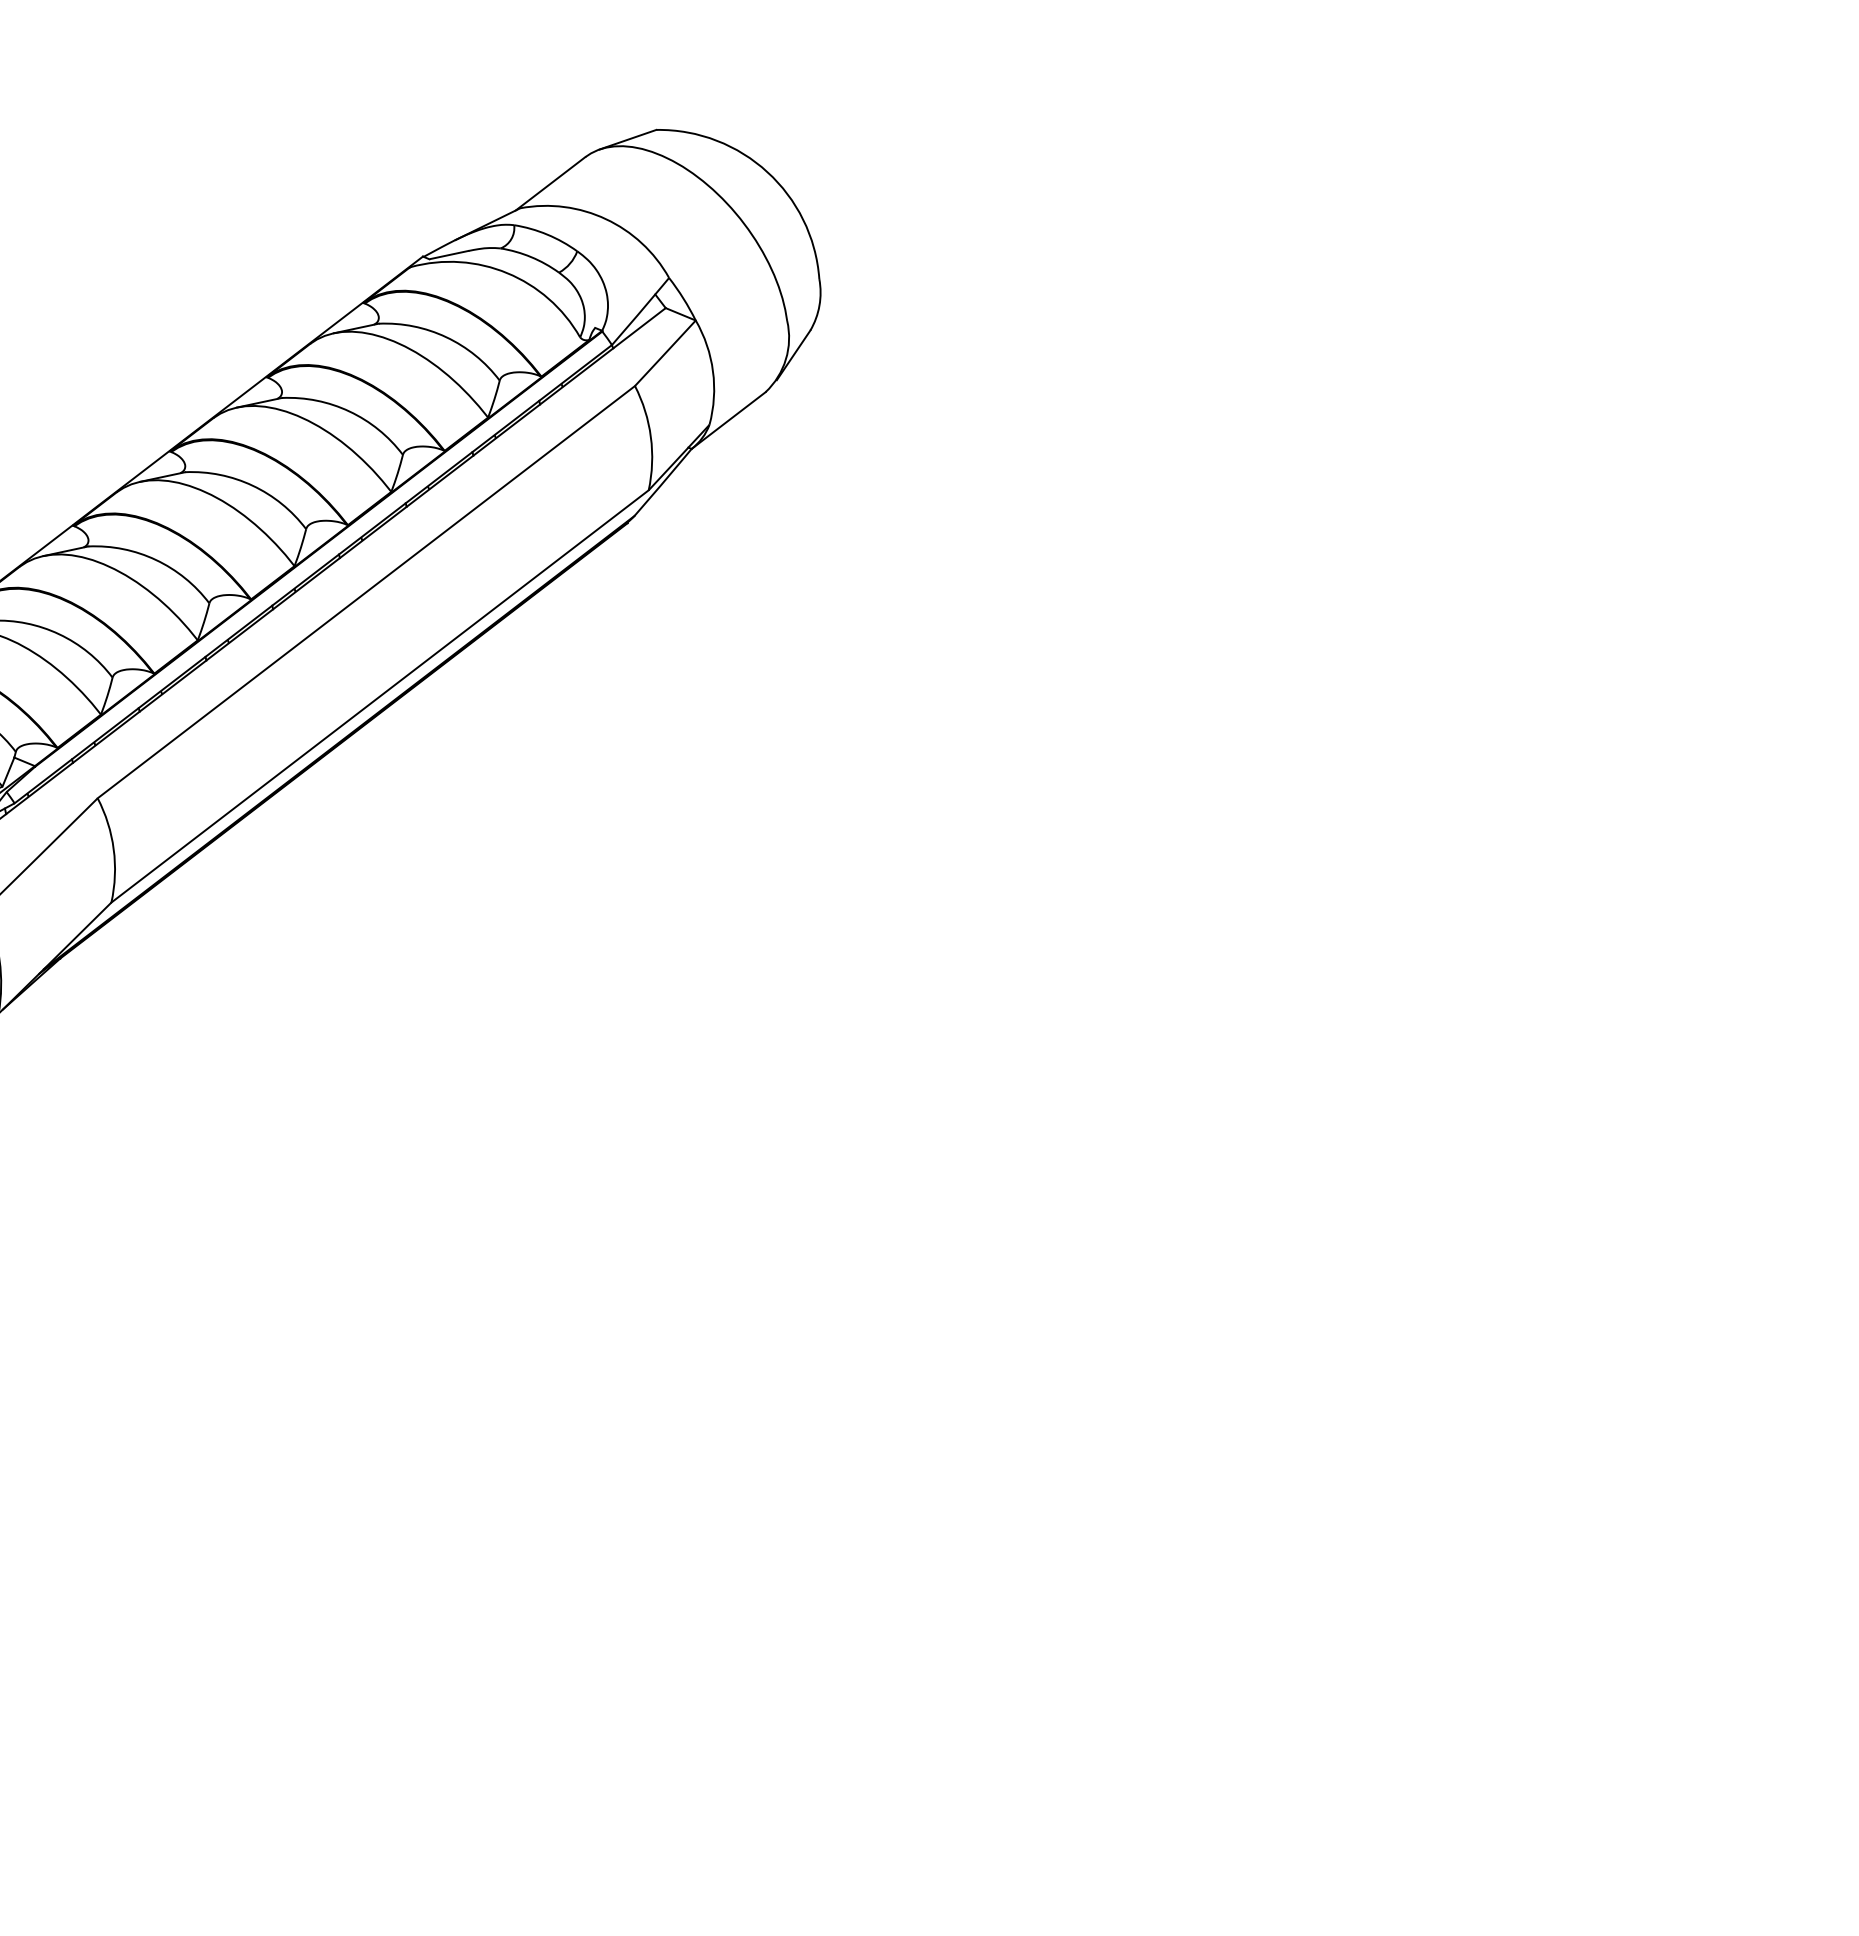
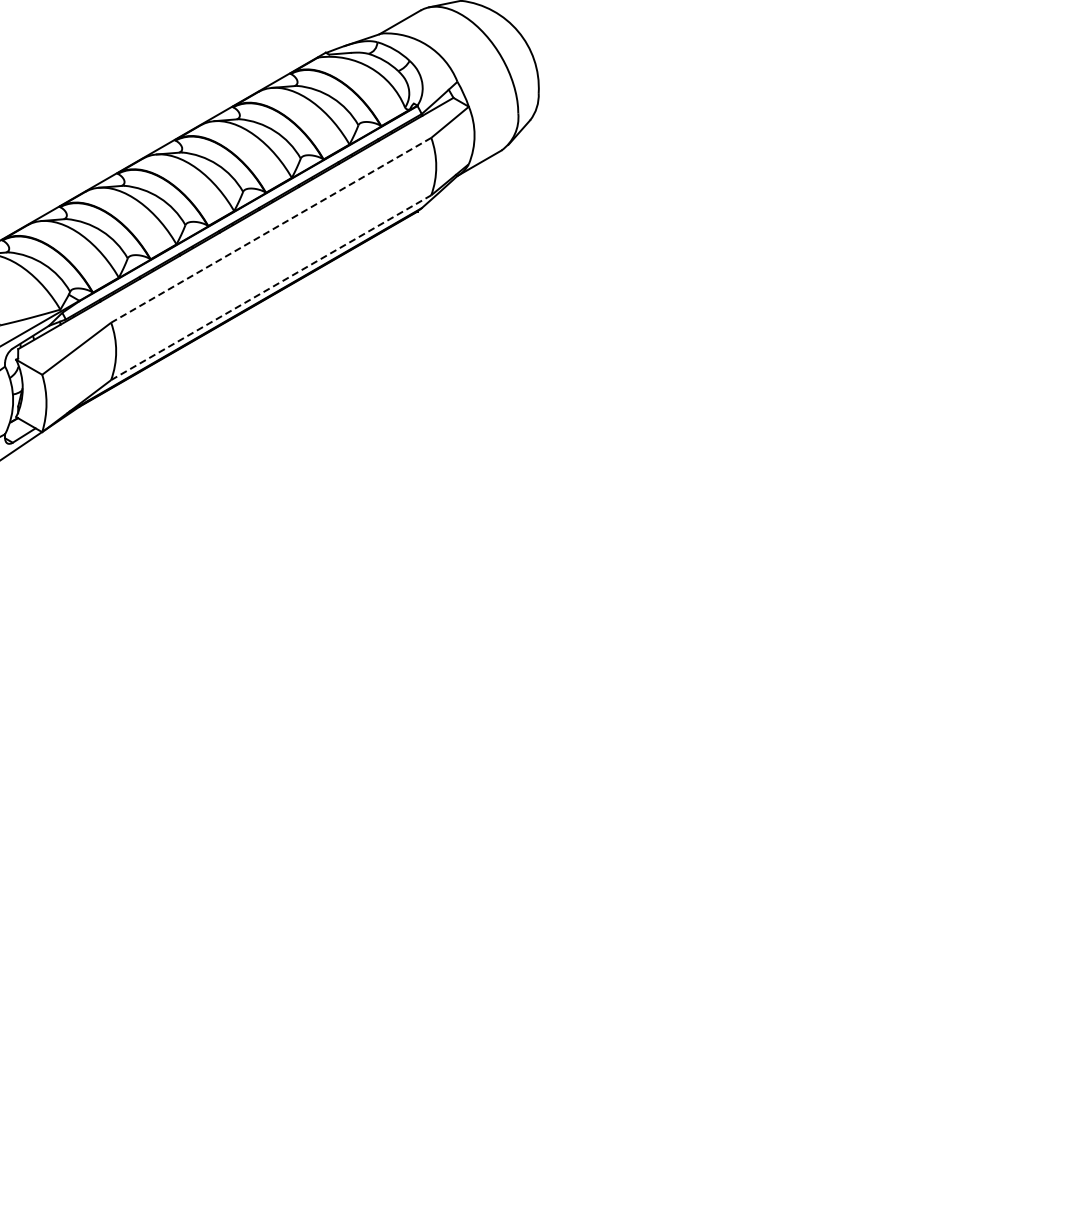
line: (366, 592) -> (271, 230), solid -> dashed
line: (380, 695) -> (271, 287), solid -> dashed

